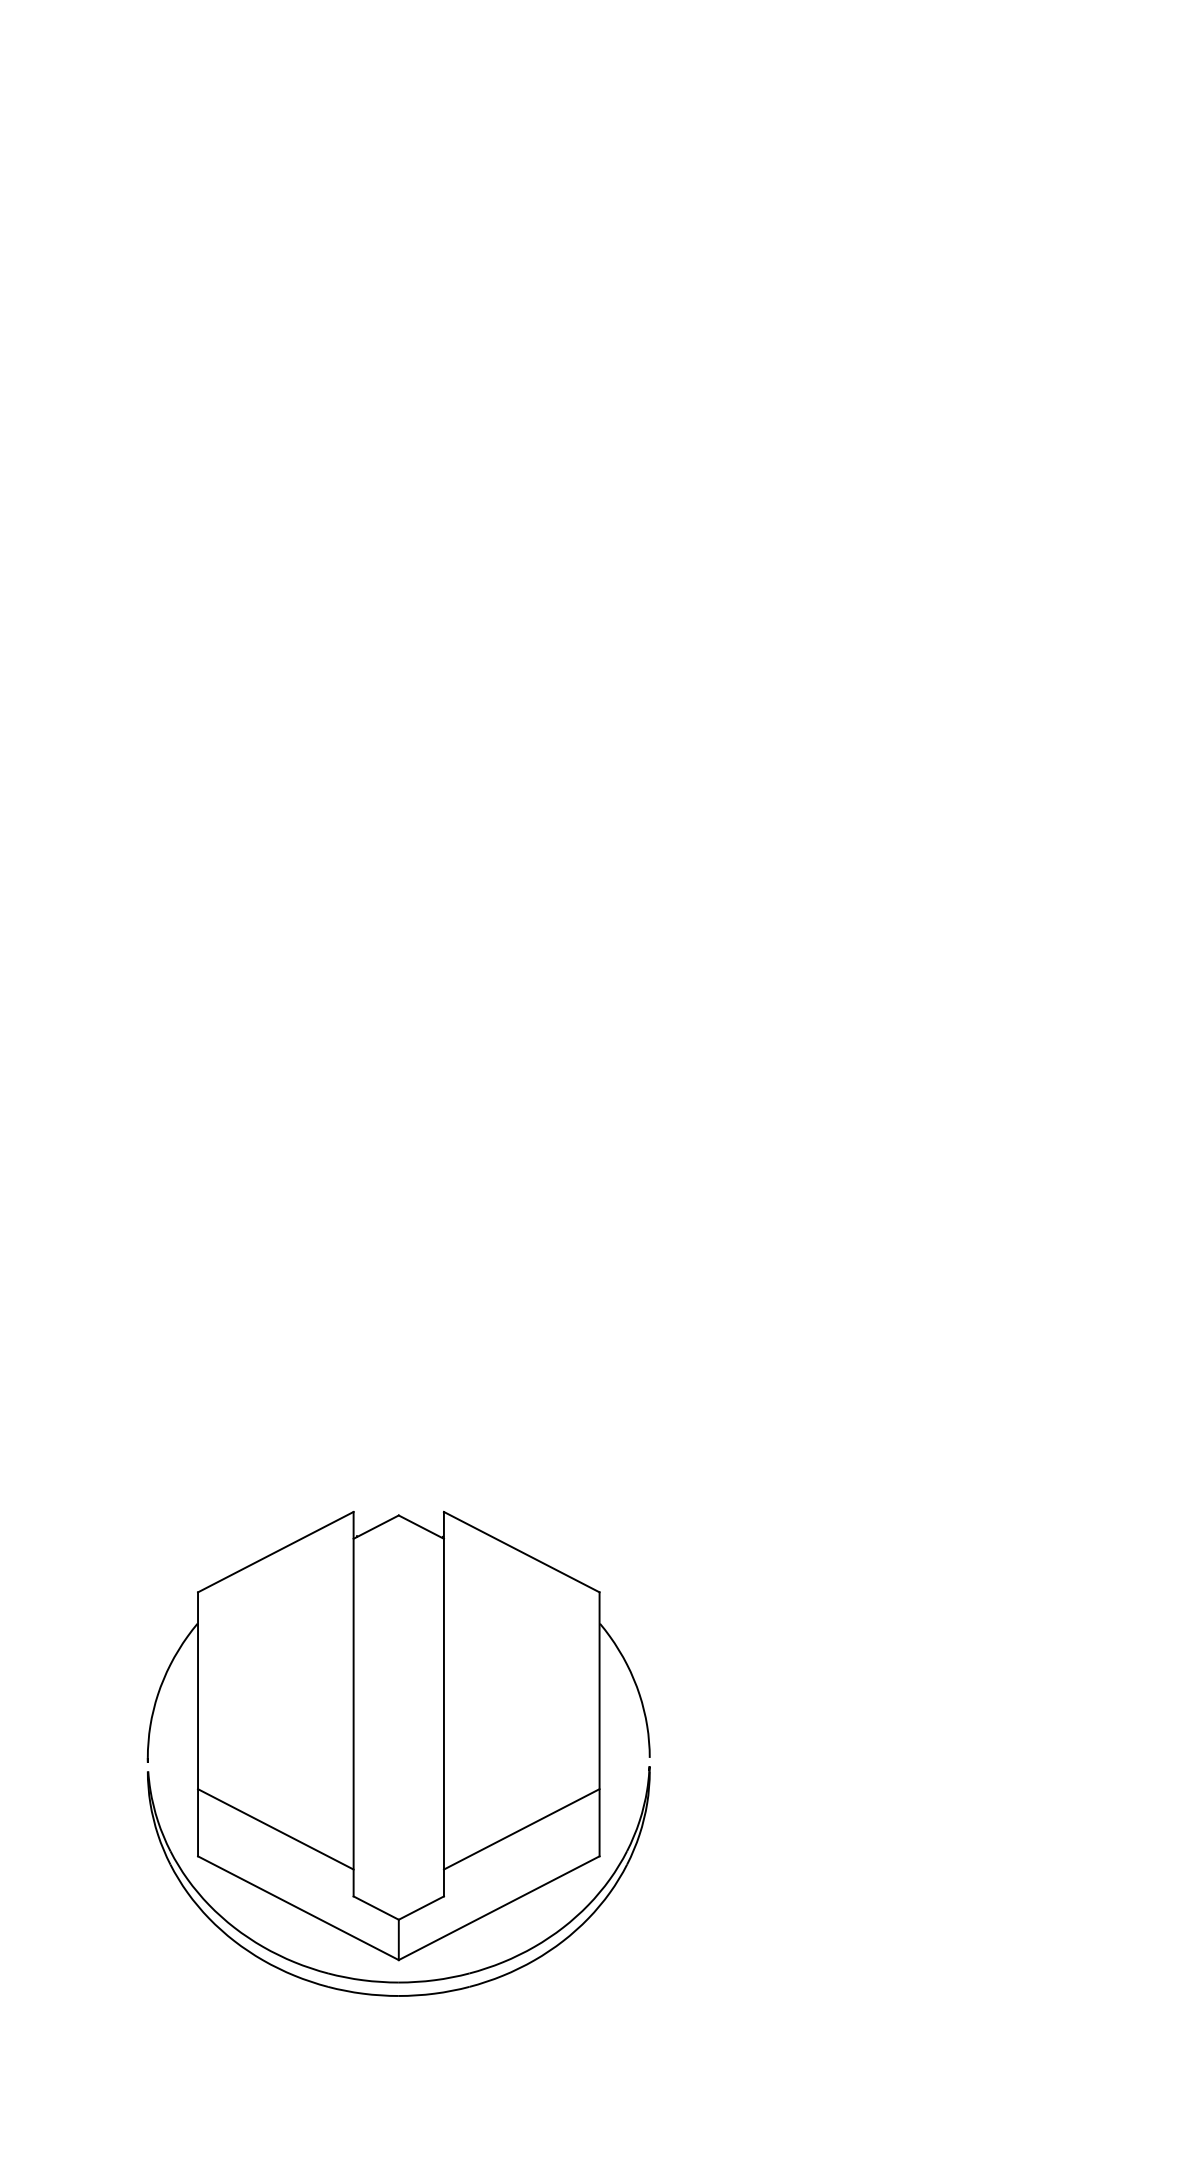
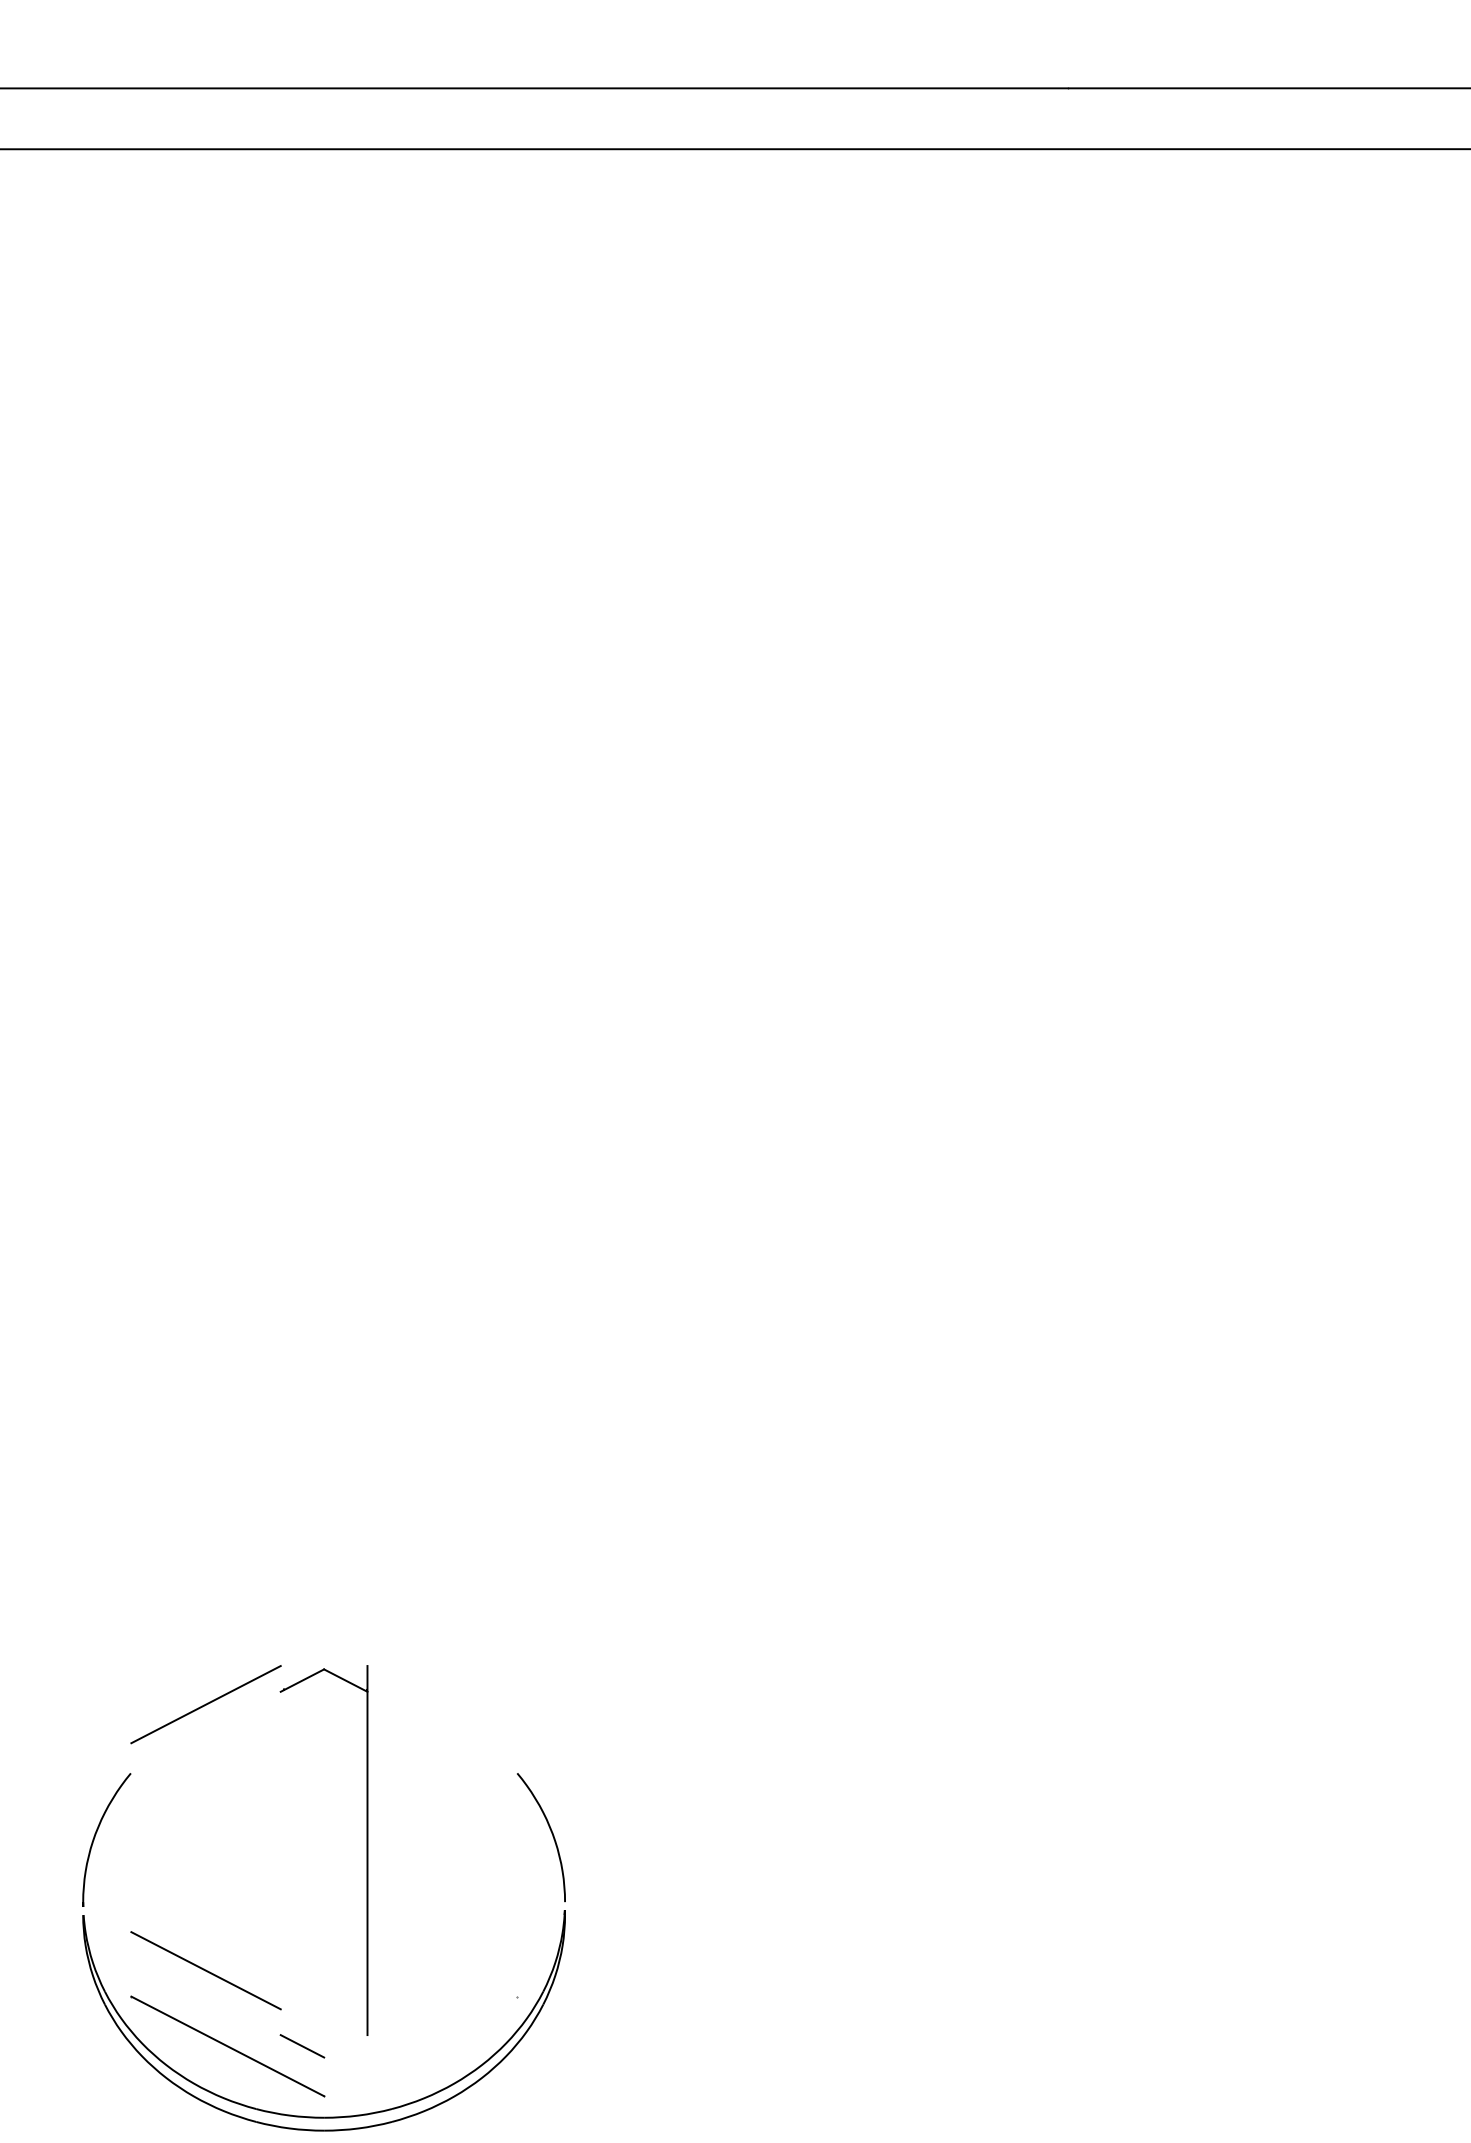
line: (521, 1552) -> (441, 1704), removed
line: (353, 1704) -> (280, 1850), removed
line: (521, 1829) -> (441, 1970), removed
line: (421, 1908) -> (345, 2046), removed
line: (499, 1908) -> (420, 2046), removed

